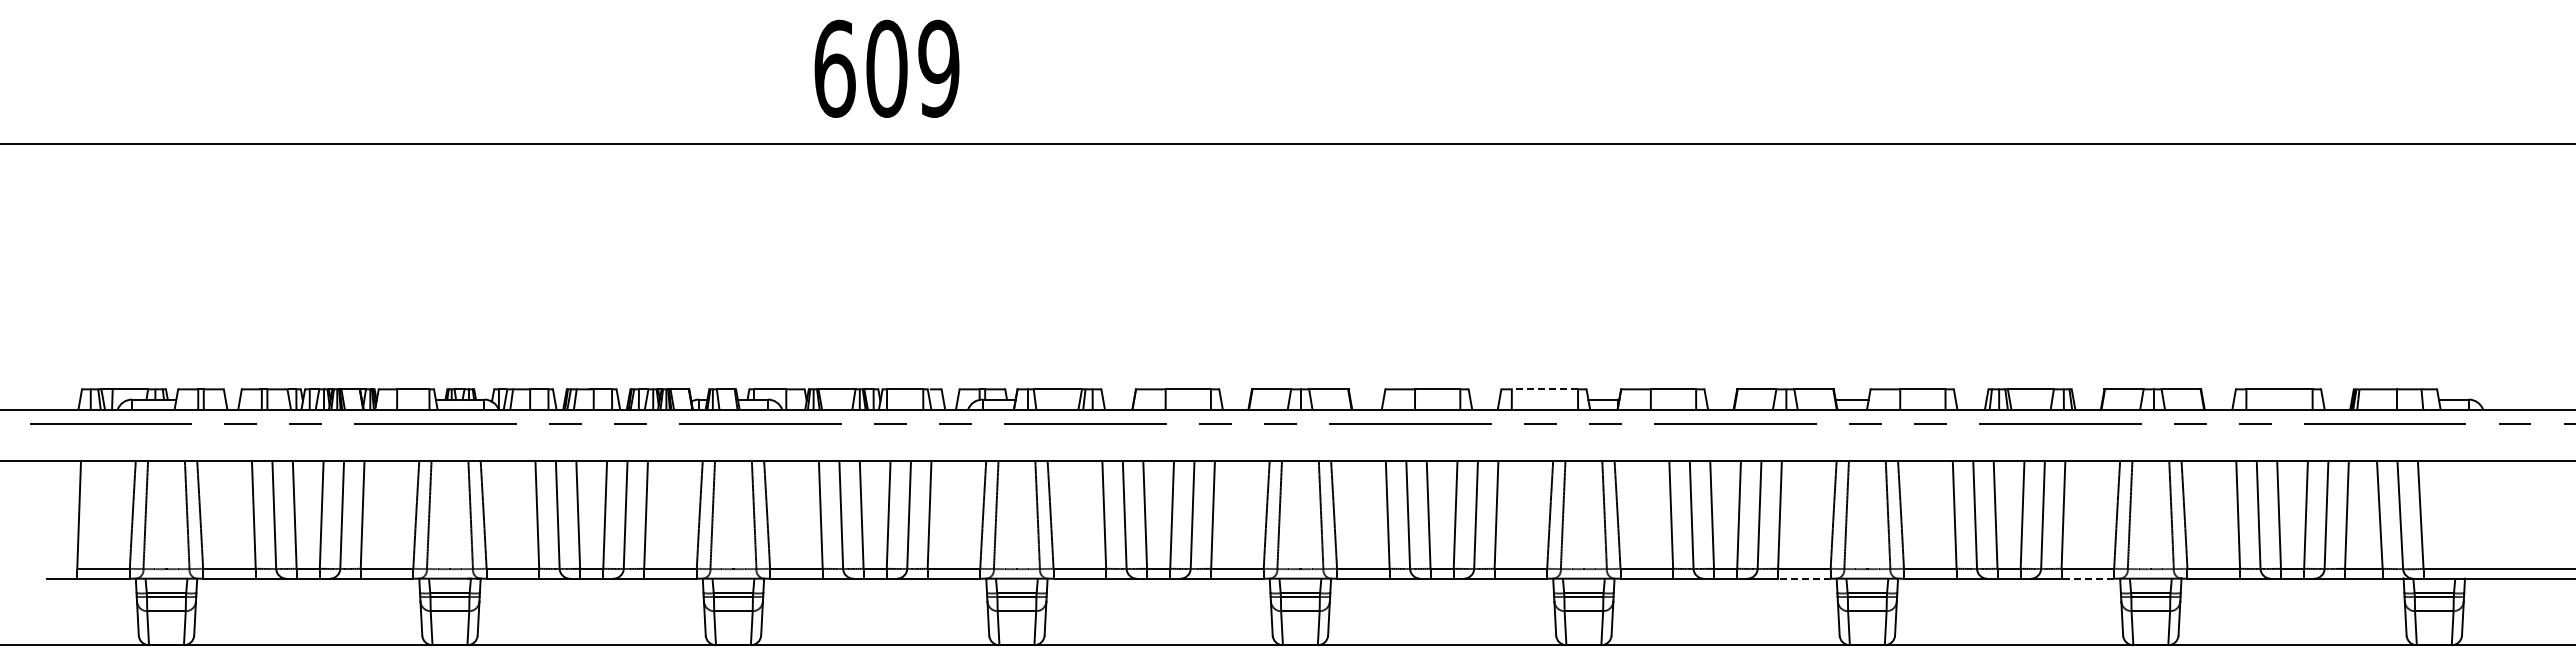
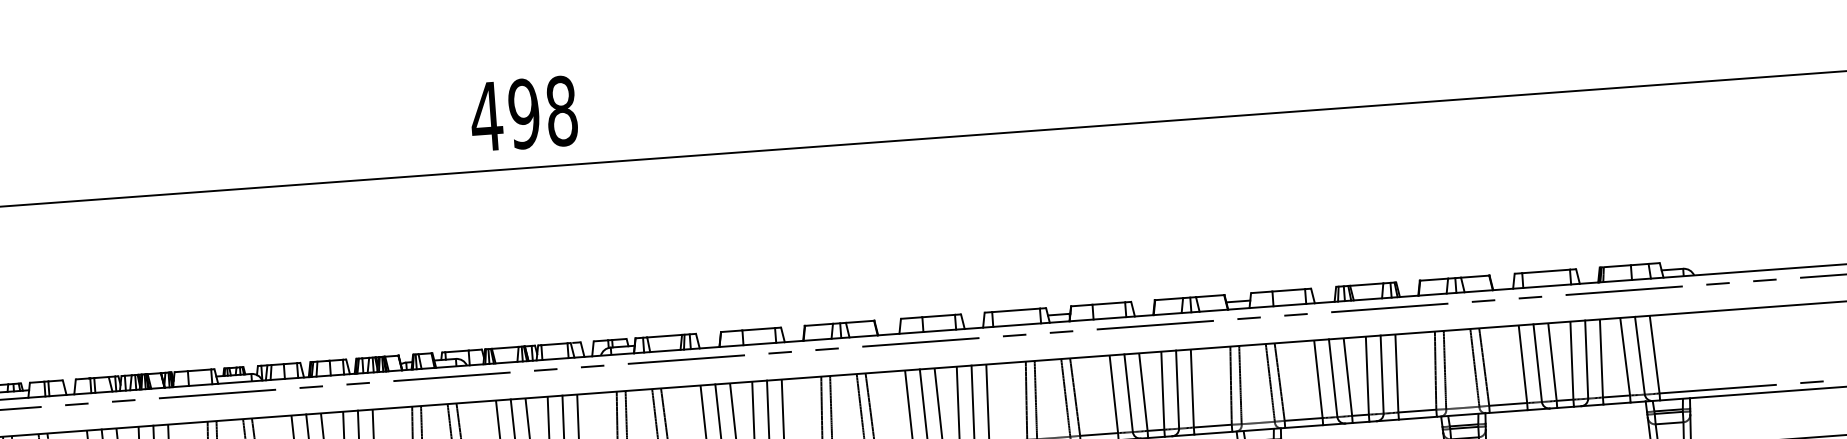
text: (886, 68) -> (523, 113), 609 -> 498
line: (1544, 389) -> (1015, 310), dashed -> solid
line: (1803, 578) -> (1212, 433), dashed -> solid
line: (2087, 578) -> (1417, 418), dashed -> solid

